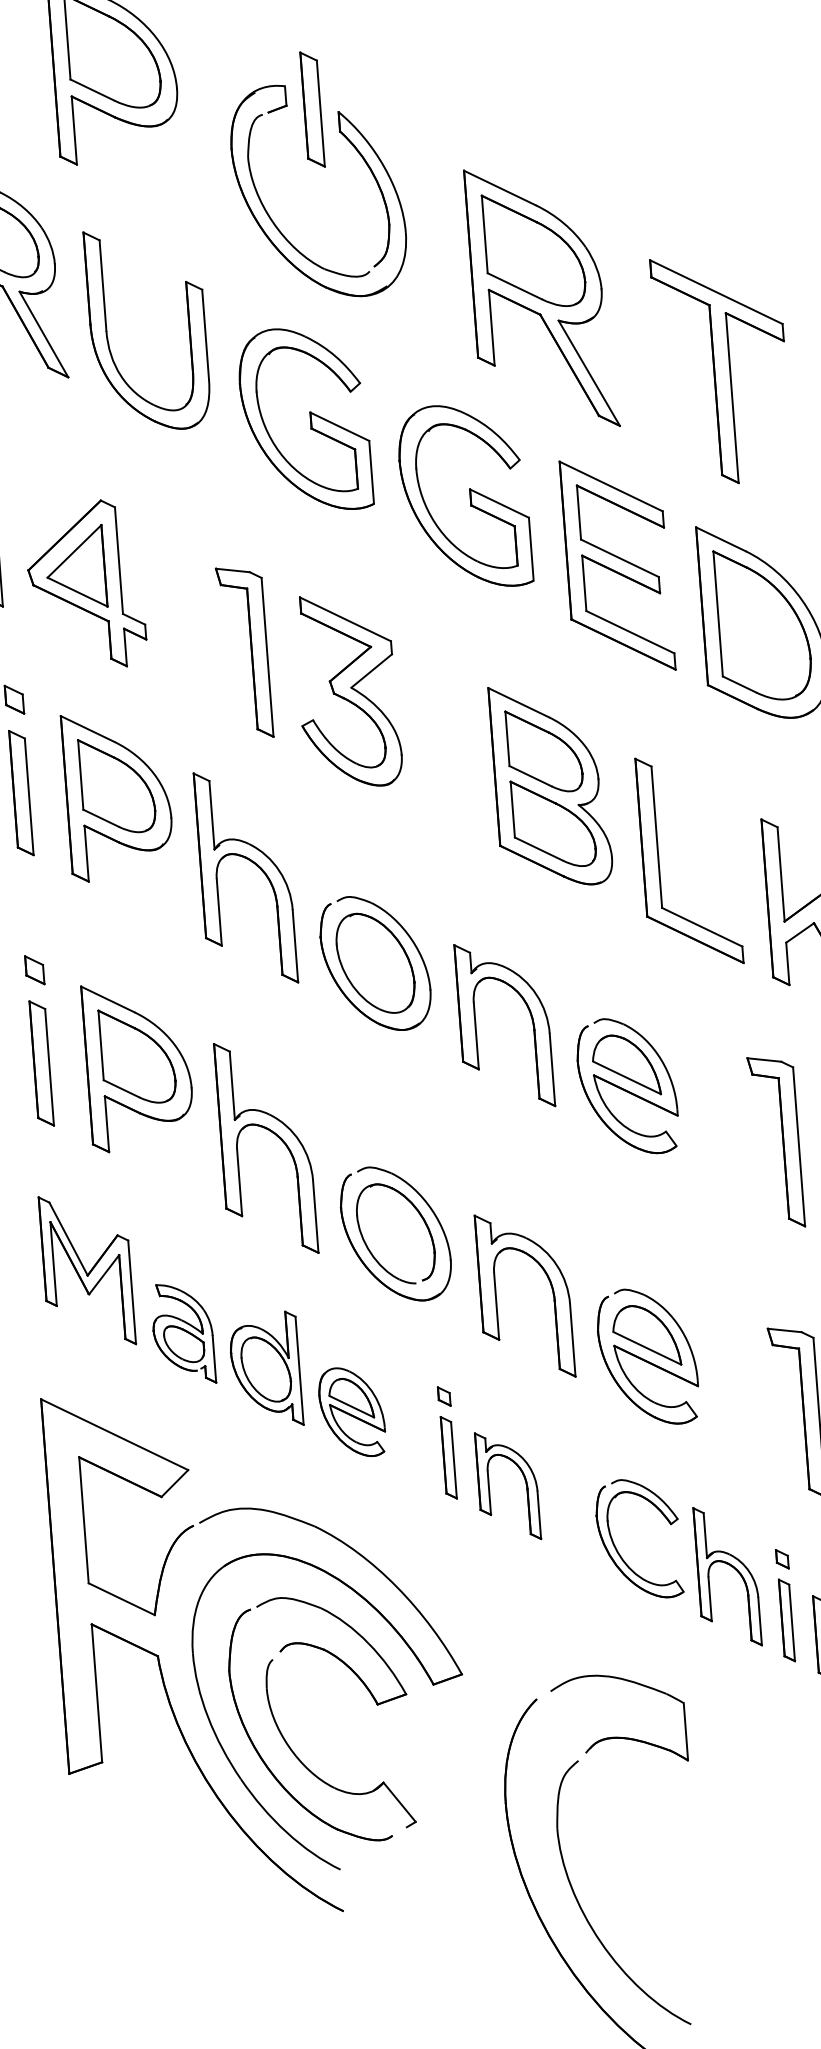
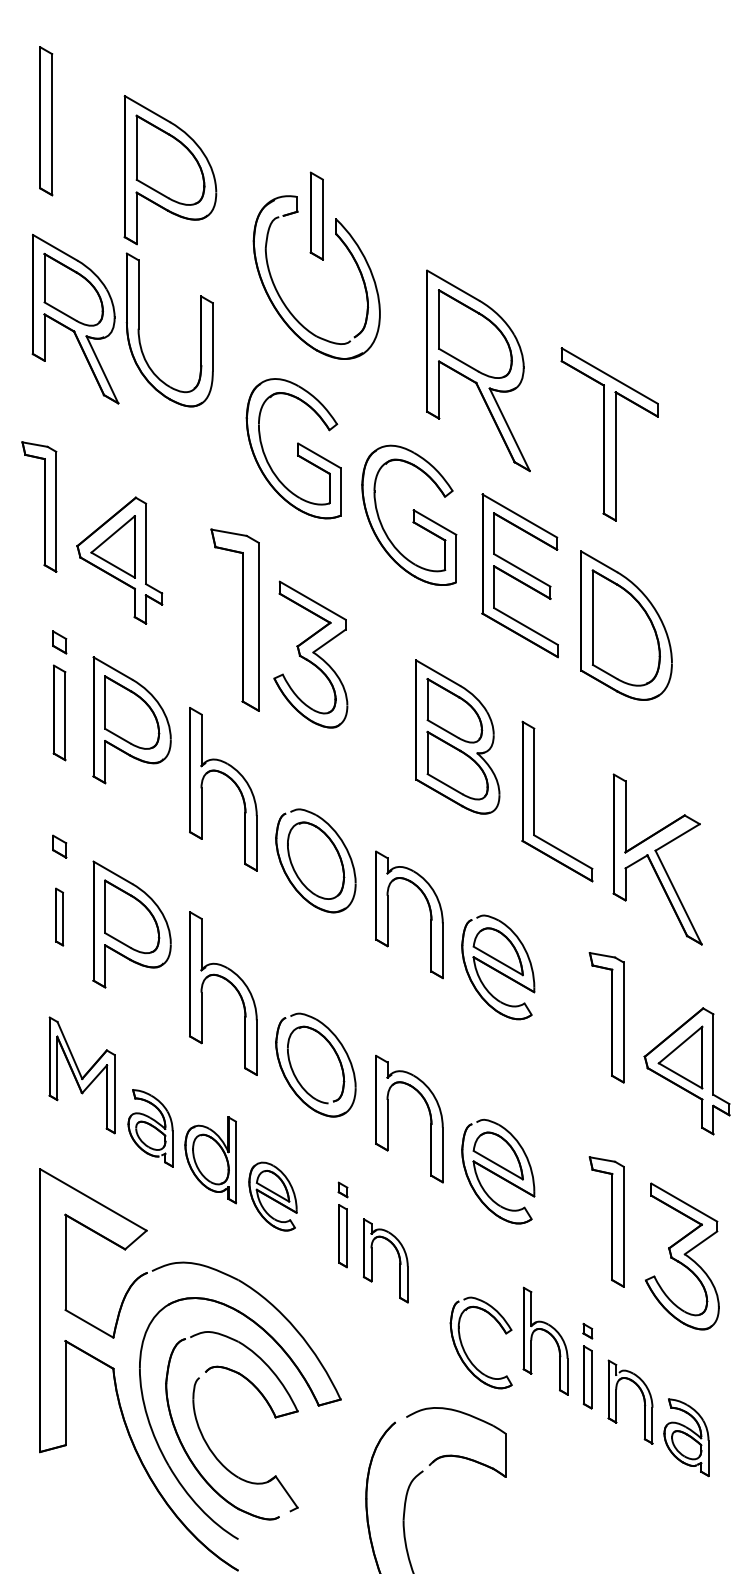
part: (107, 331) -> (139, 329), moved
part: (244, 651) -> (235, 619), size x1.4
part: (41, 1062) -> (59, 916), size x0.6
part: (617, 1548) -> (464, 1348), moved

